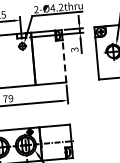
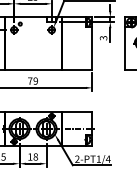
line: (64, 61) -> (92, 48), dashed -> solid

